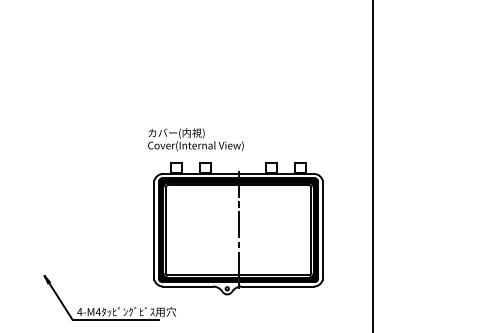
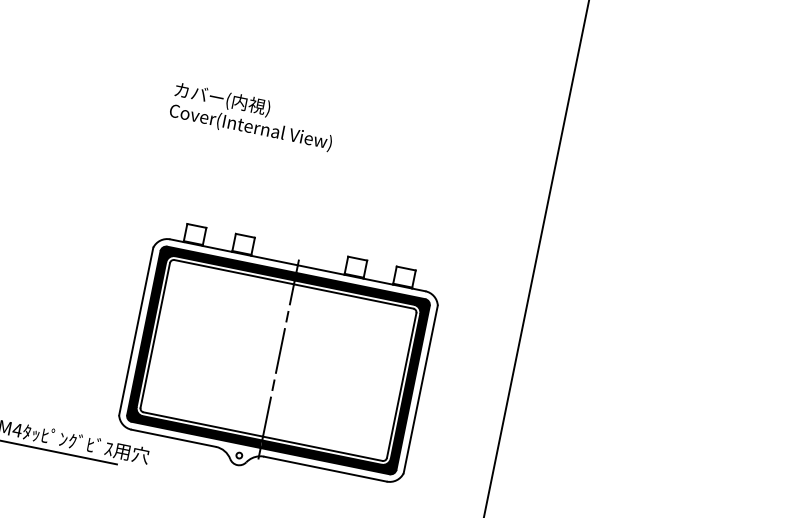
text: (195, 139) -> (252, 116), moved
part: (238, 228) -> (278, 357), moved

